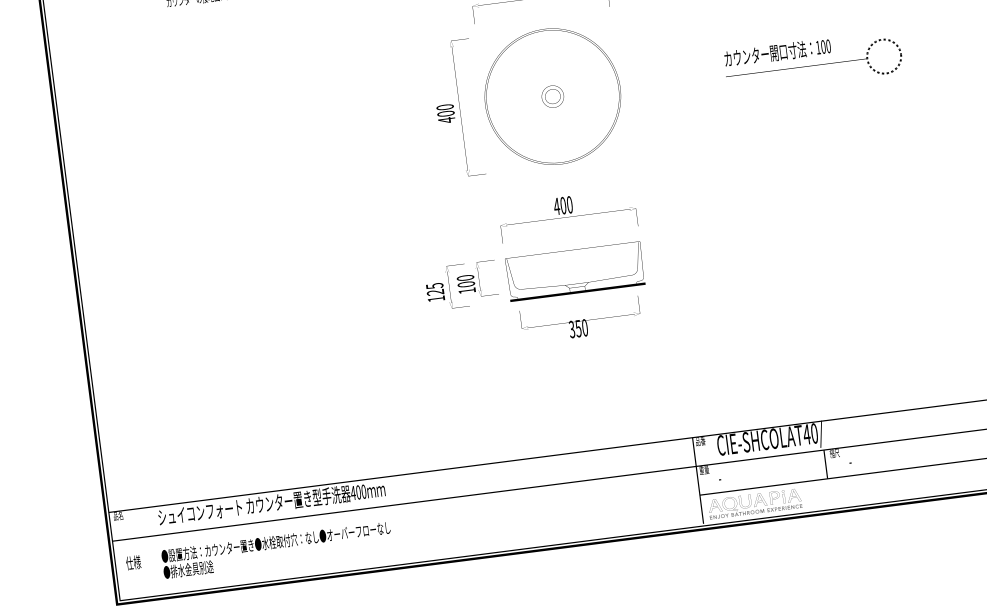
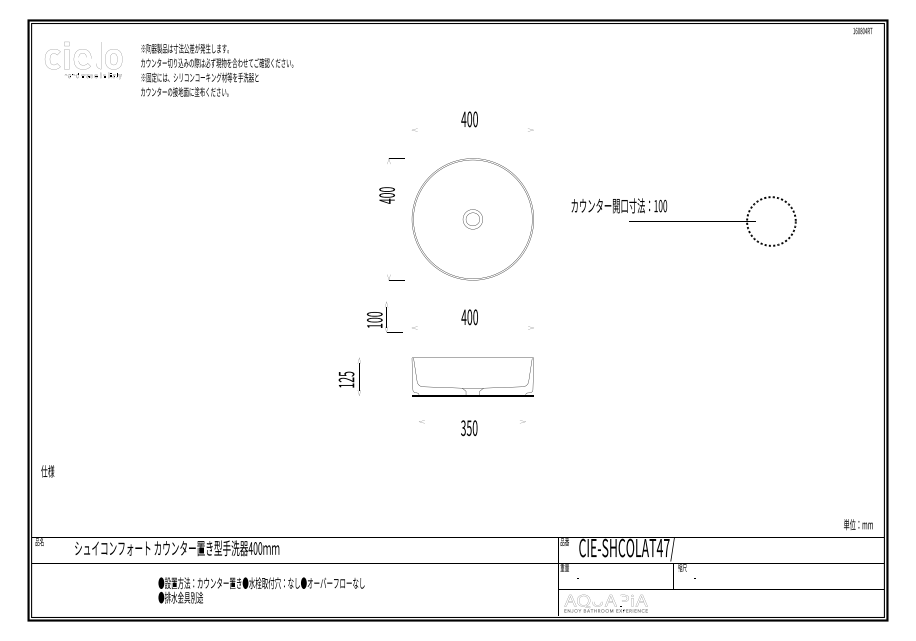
text: (777, 52) -> (619, 205), moved
circle: (884, 56) -> (771, 221), size x1.6
text: (445, 113) -> (386, 195), moved
text: (476, 280) -> (384, 317), moved
text: (814, 432) -> (666, 547), CIE-SHCOLAT40/ -> CIE-SHCOLAT47/
text: (276, 550) -> (261, 590), moved
text: (133, 563) -> (47, 471), moved

